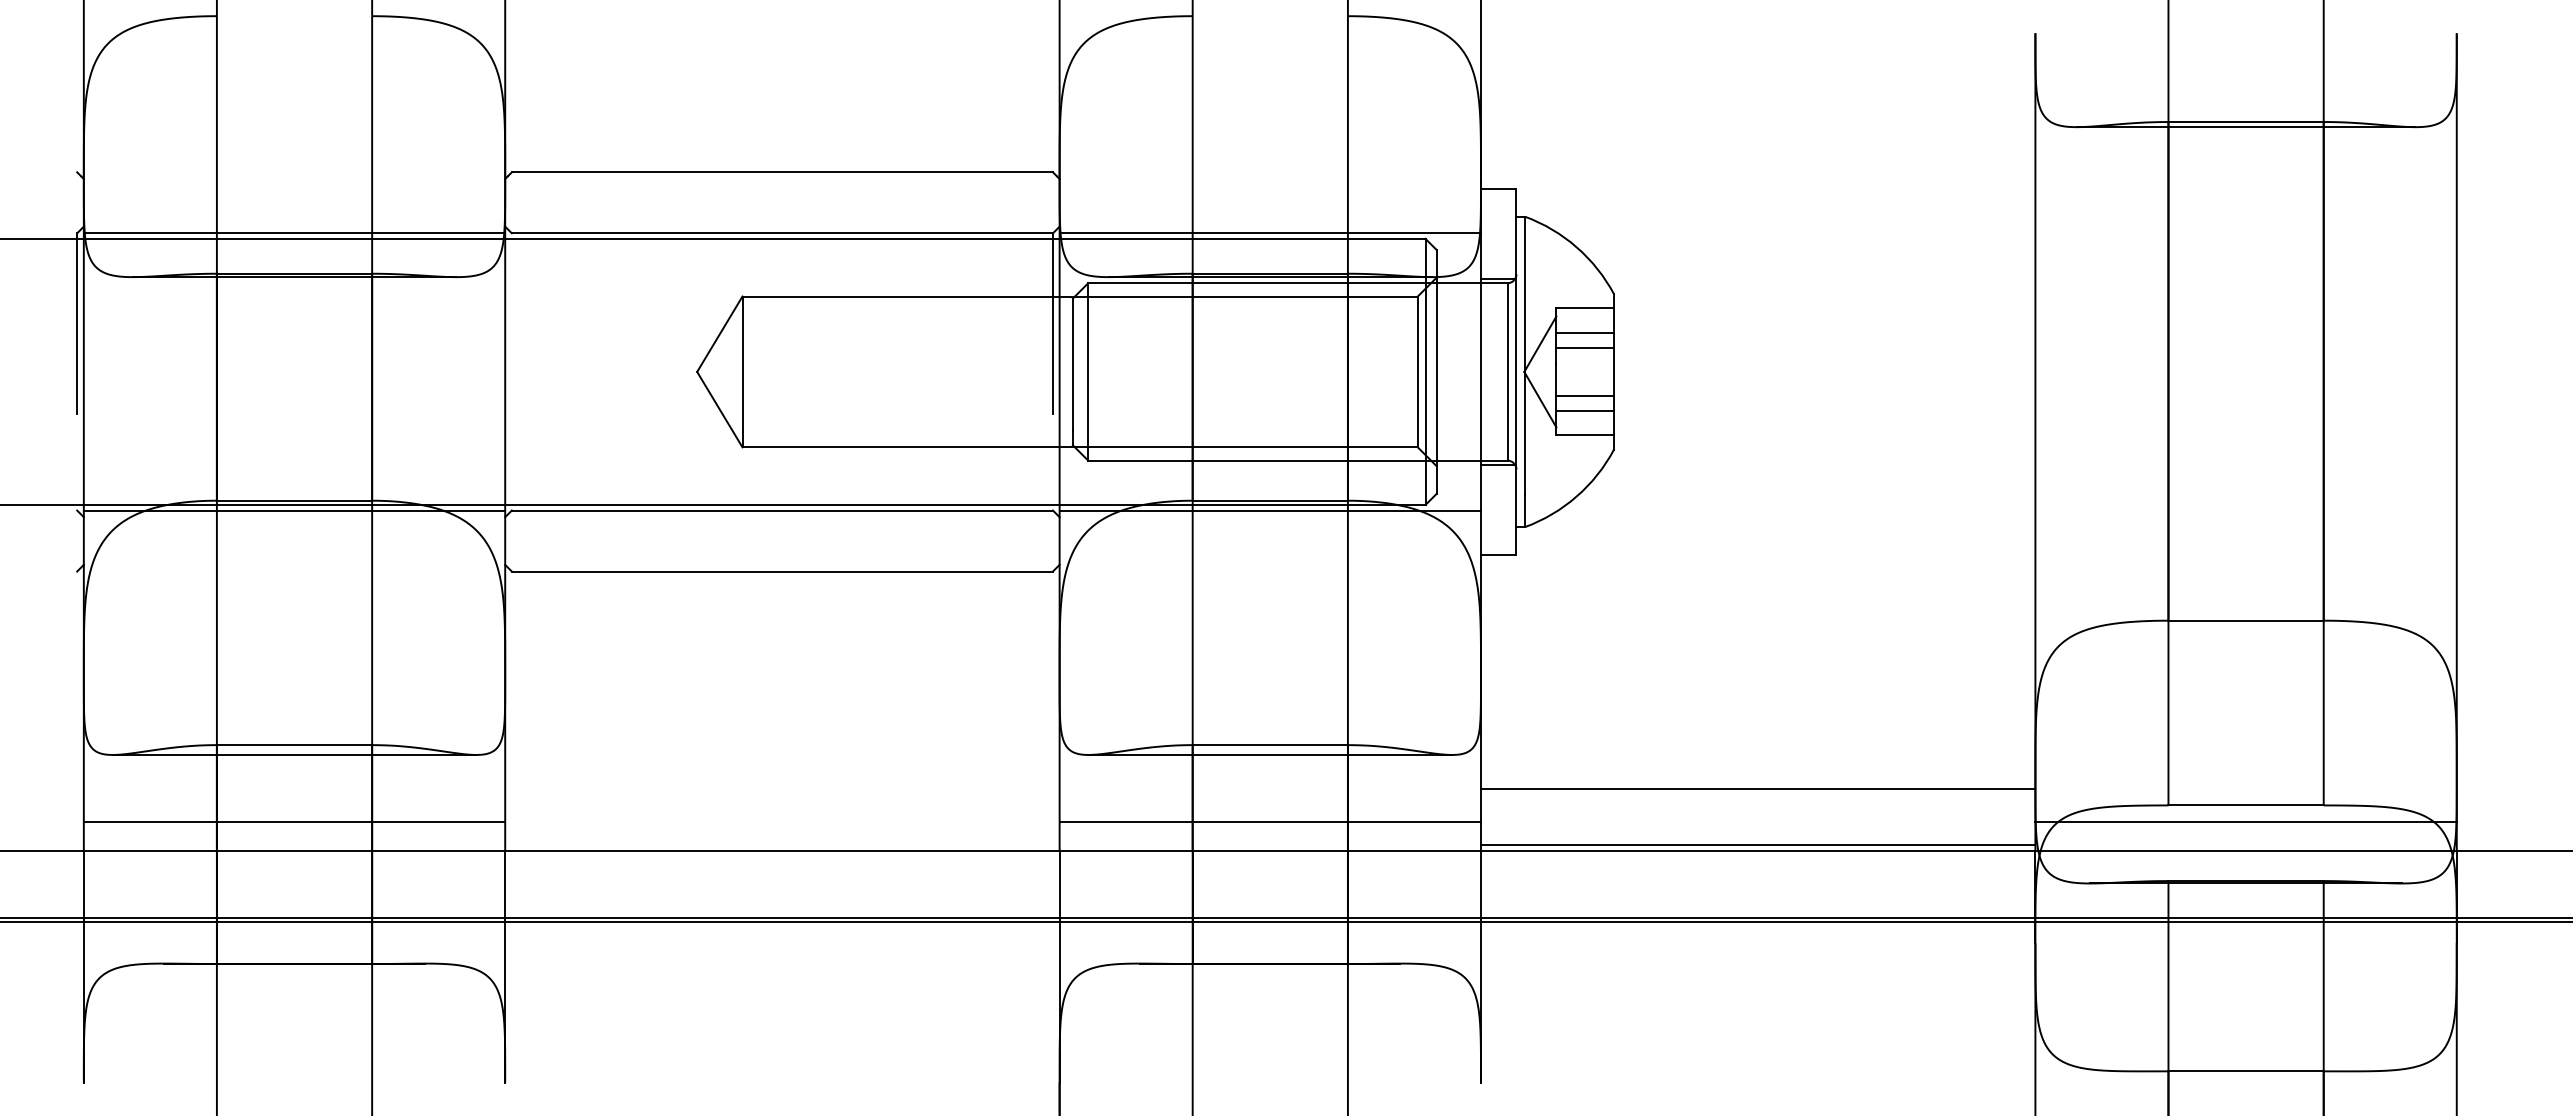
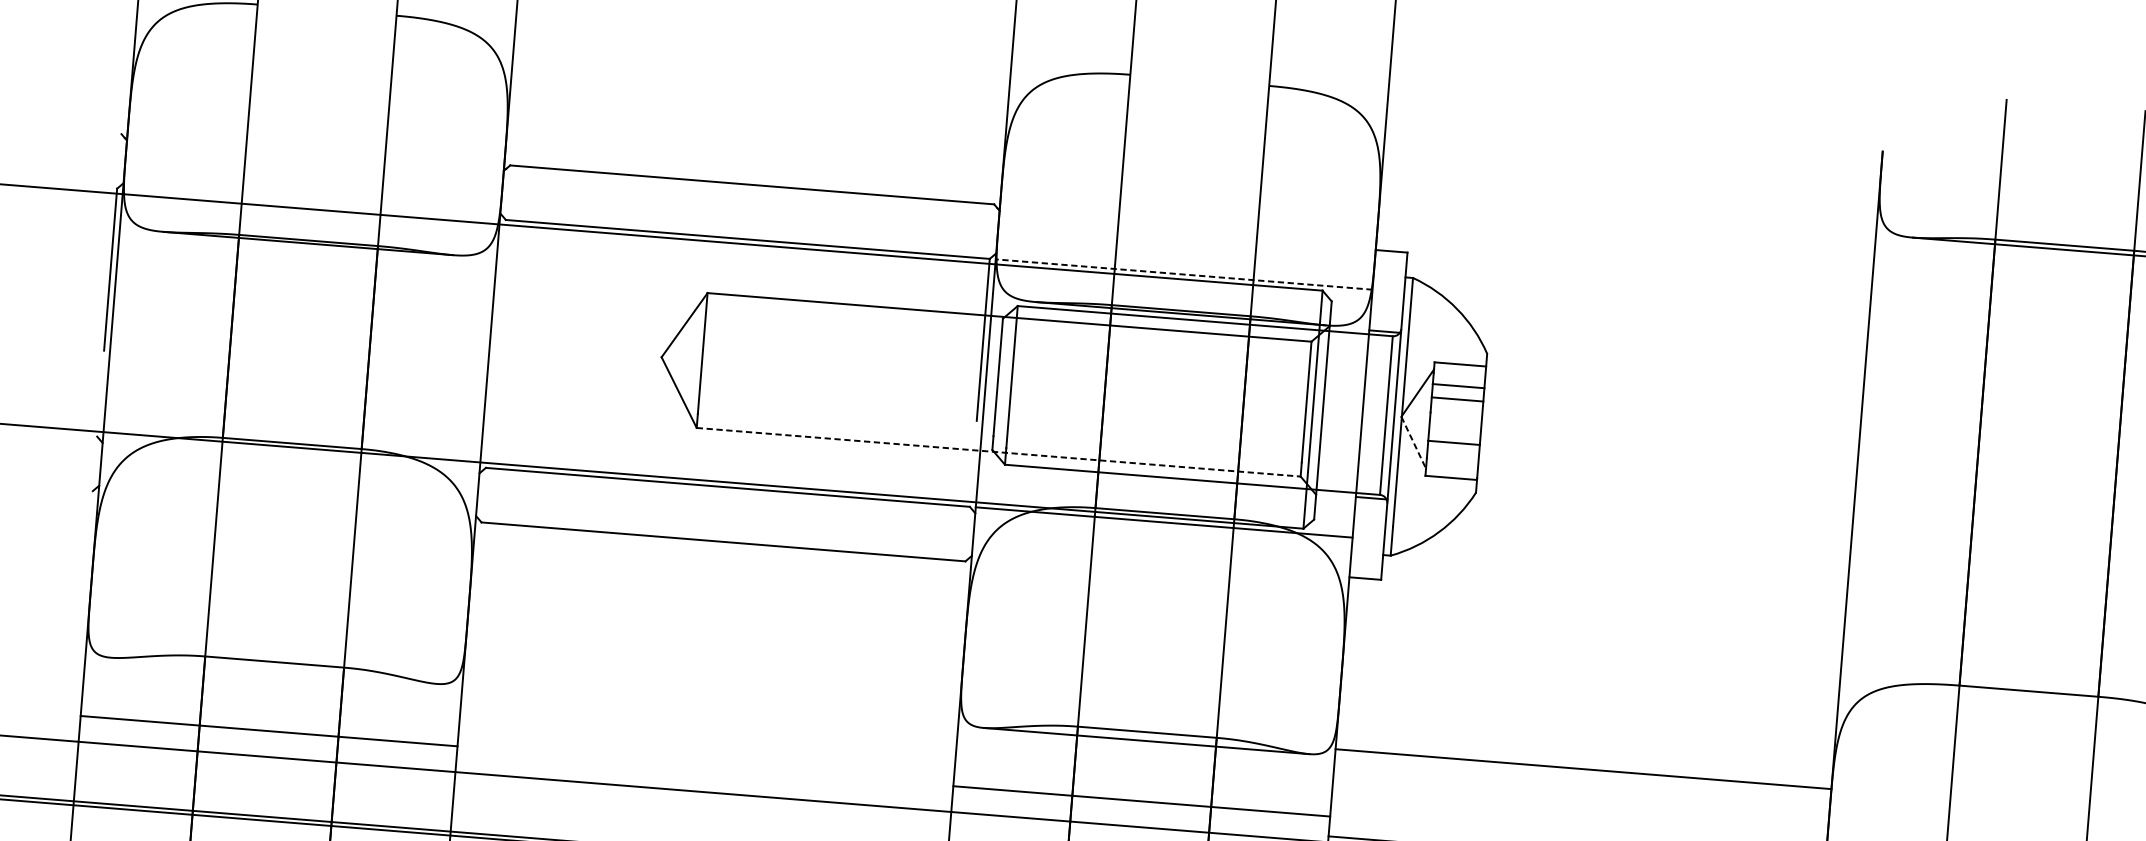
line: (294, 233) -> (311, 204), removed
line: (1270, 233) -> (1184, 274), solid -> dashed
line: (1540, 400) -> (1413, 443), solid -> dashed
line: (1585, 411) -> (1453, 456), removed
line: (1080, 447) -> (999, 452), solid -> dashed
line: (294, 510) -> (291, 452), removed
line: (294, 754) -> (273, 670), removed
line: (1757, 789) -> (1582, 769), moved

